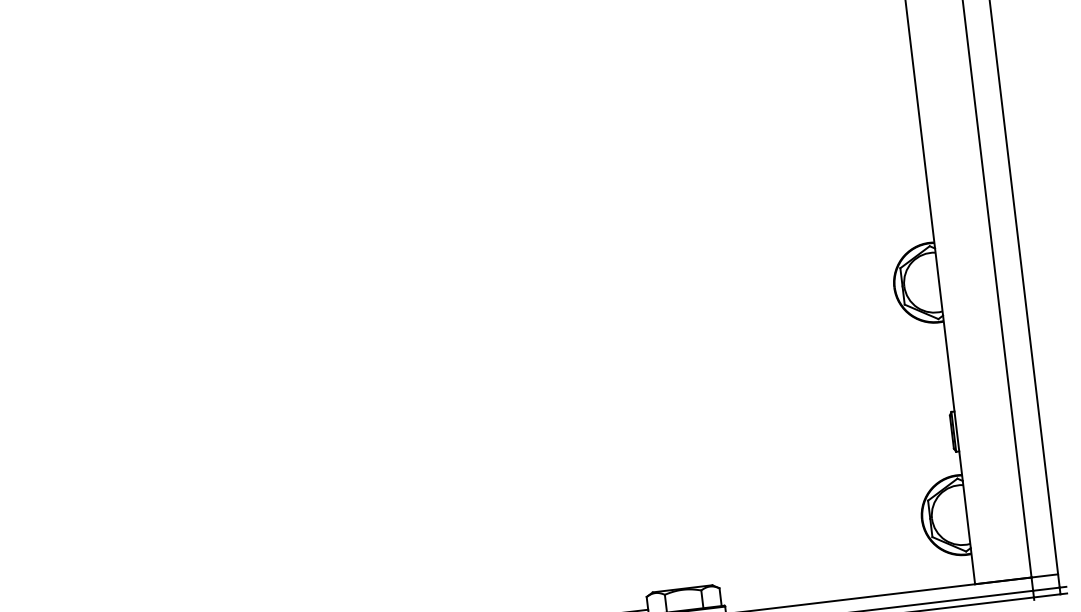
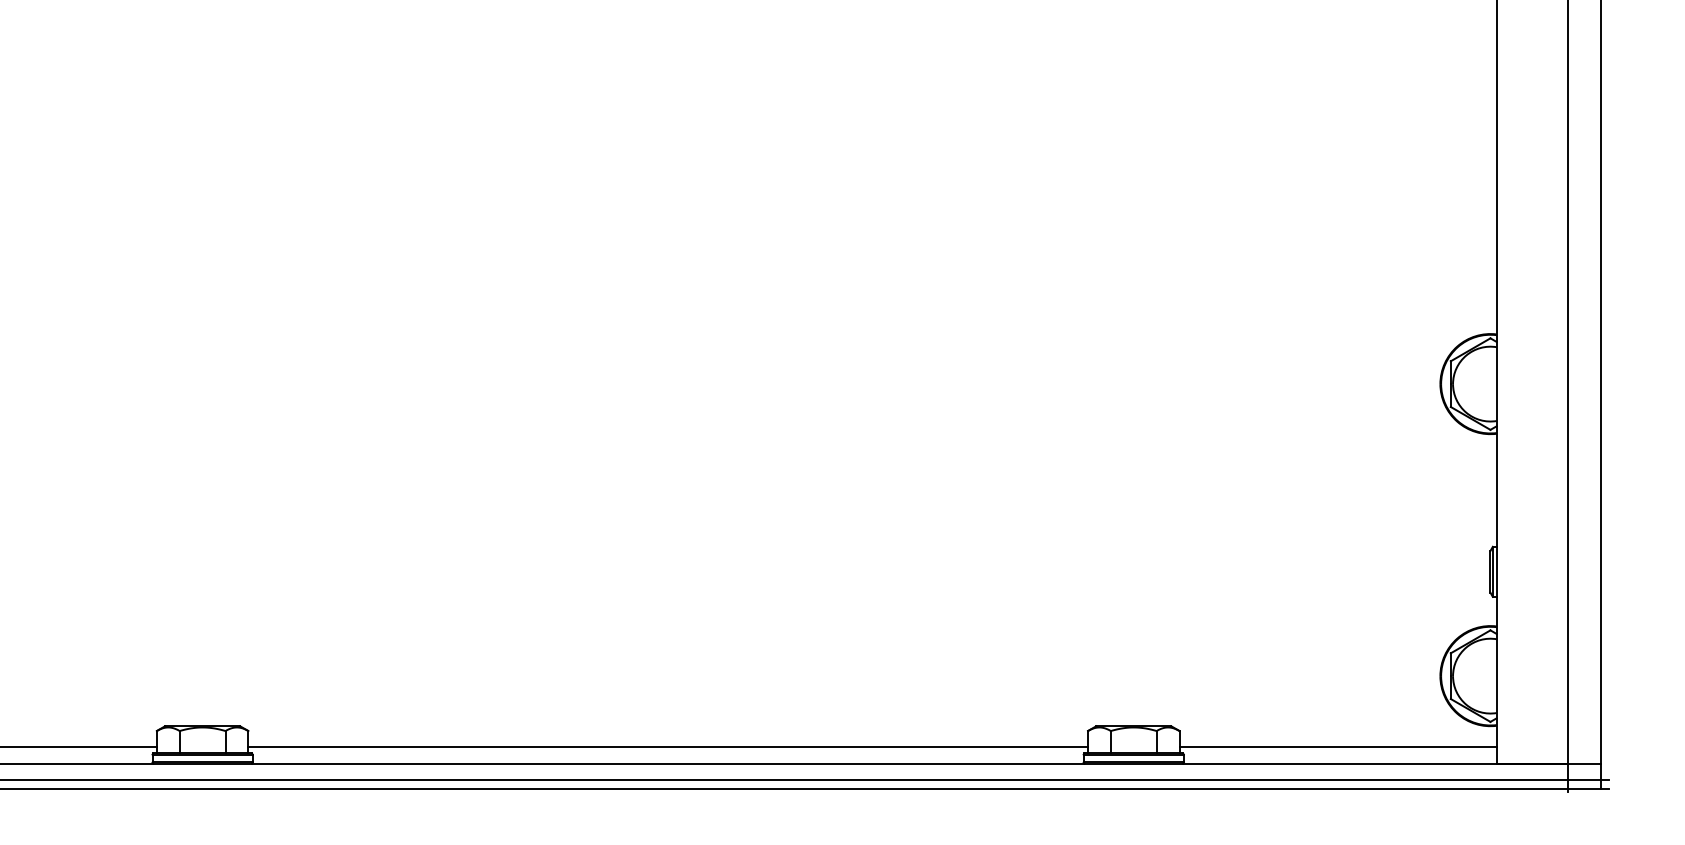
line: (846, 586) -> (1337, 747), added

